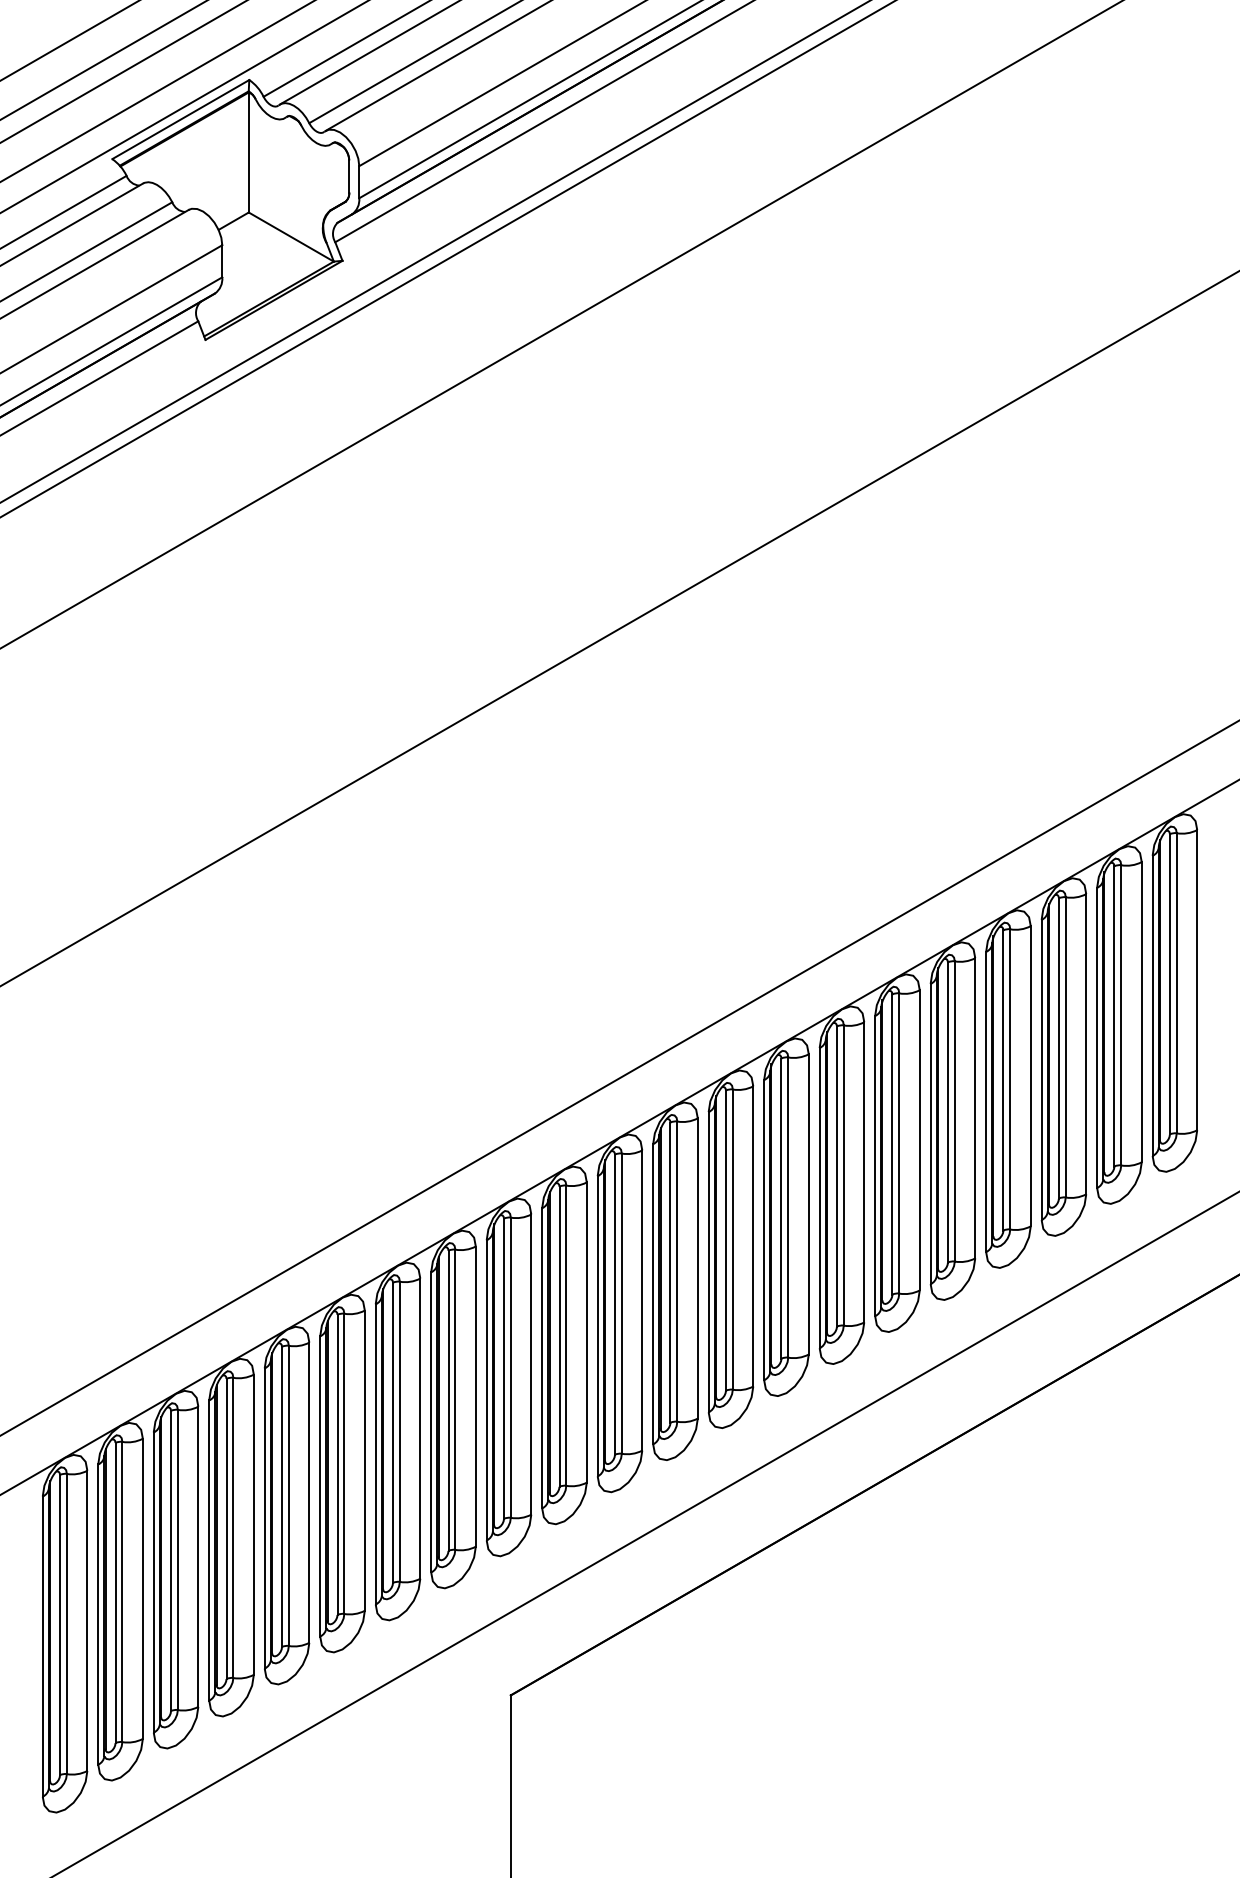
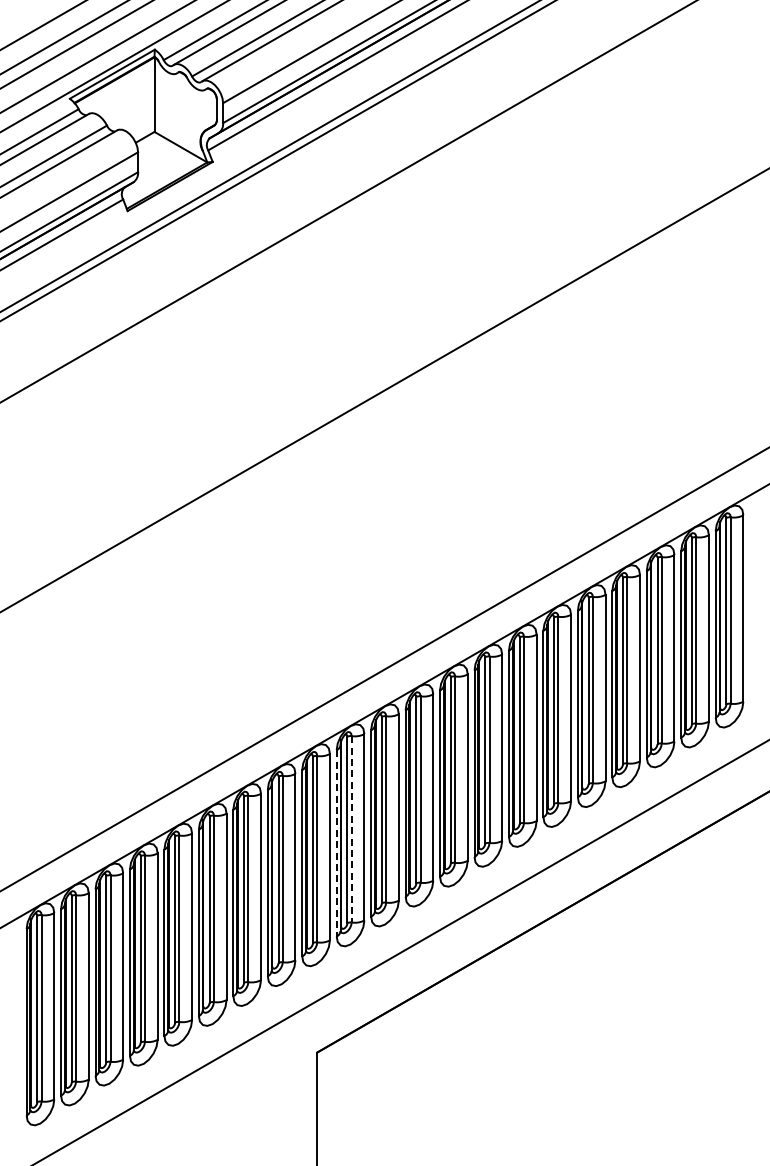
line: (566, 1336) -> (351, 829), solid -> dashed
line: (541, 1358) -> (336, 843), solid -> dashed

